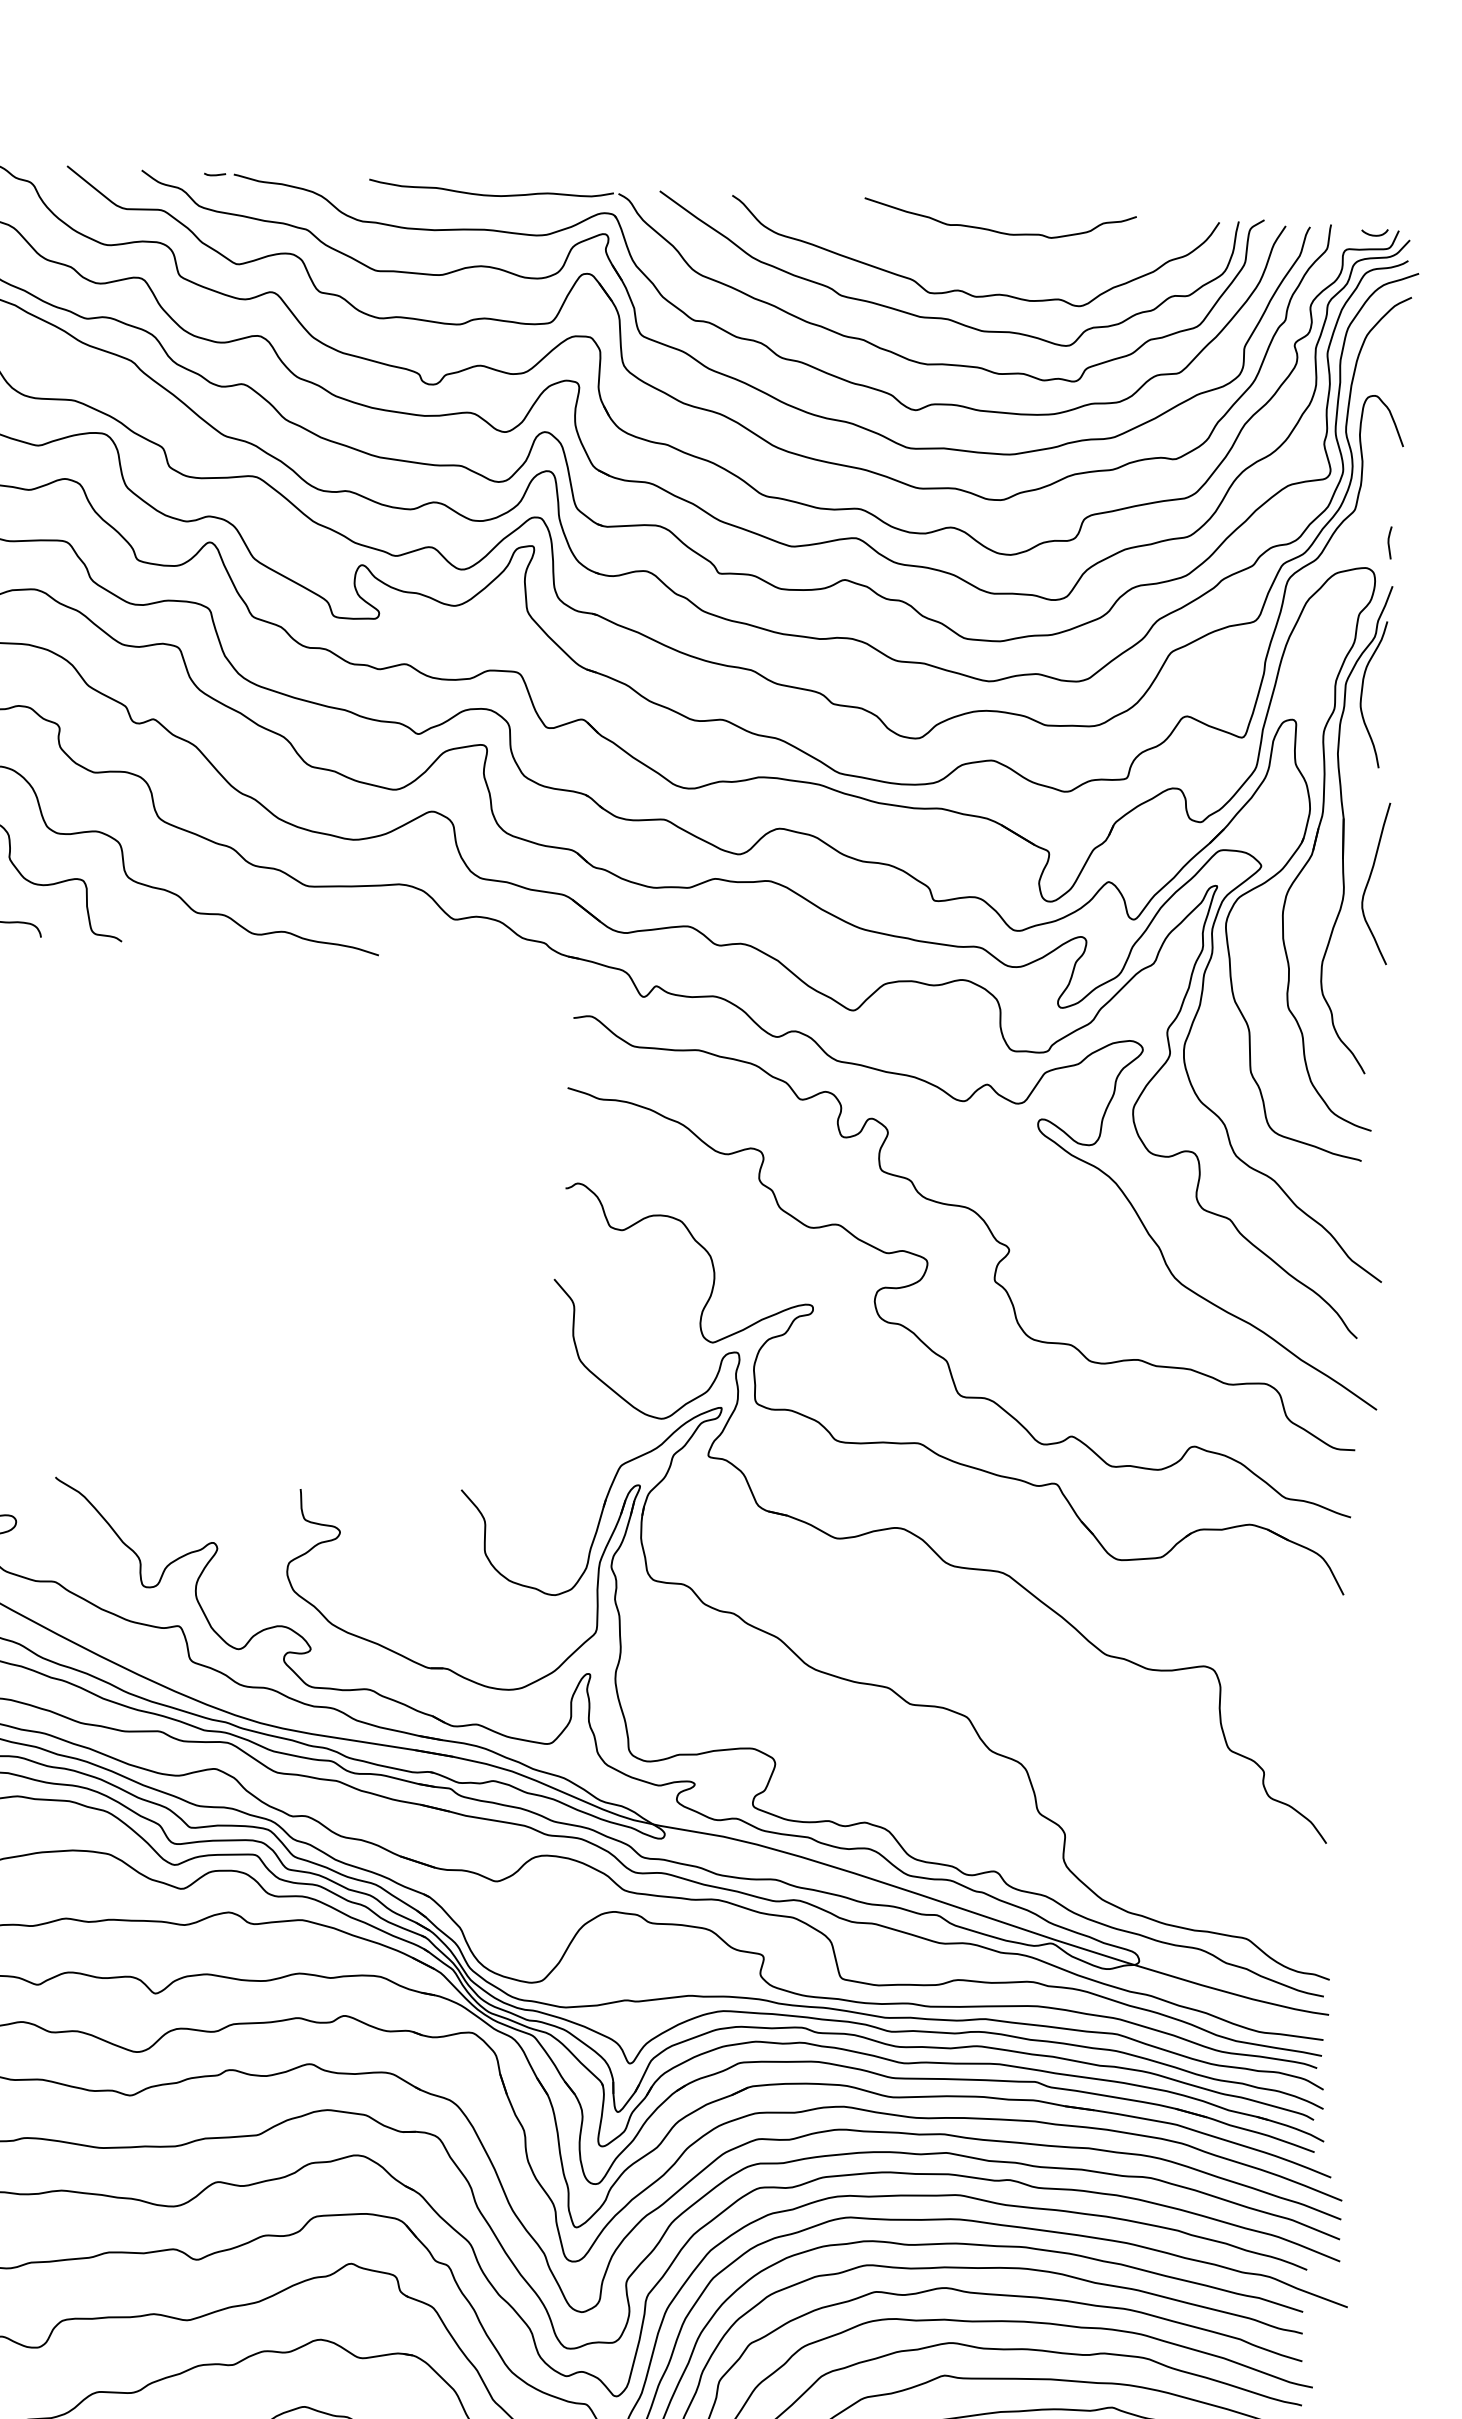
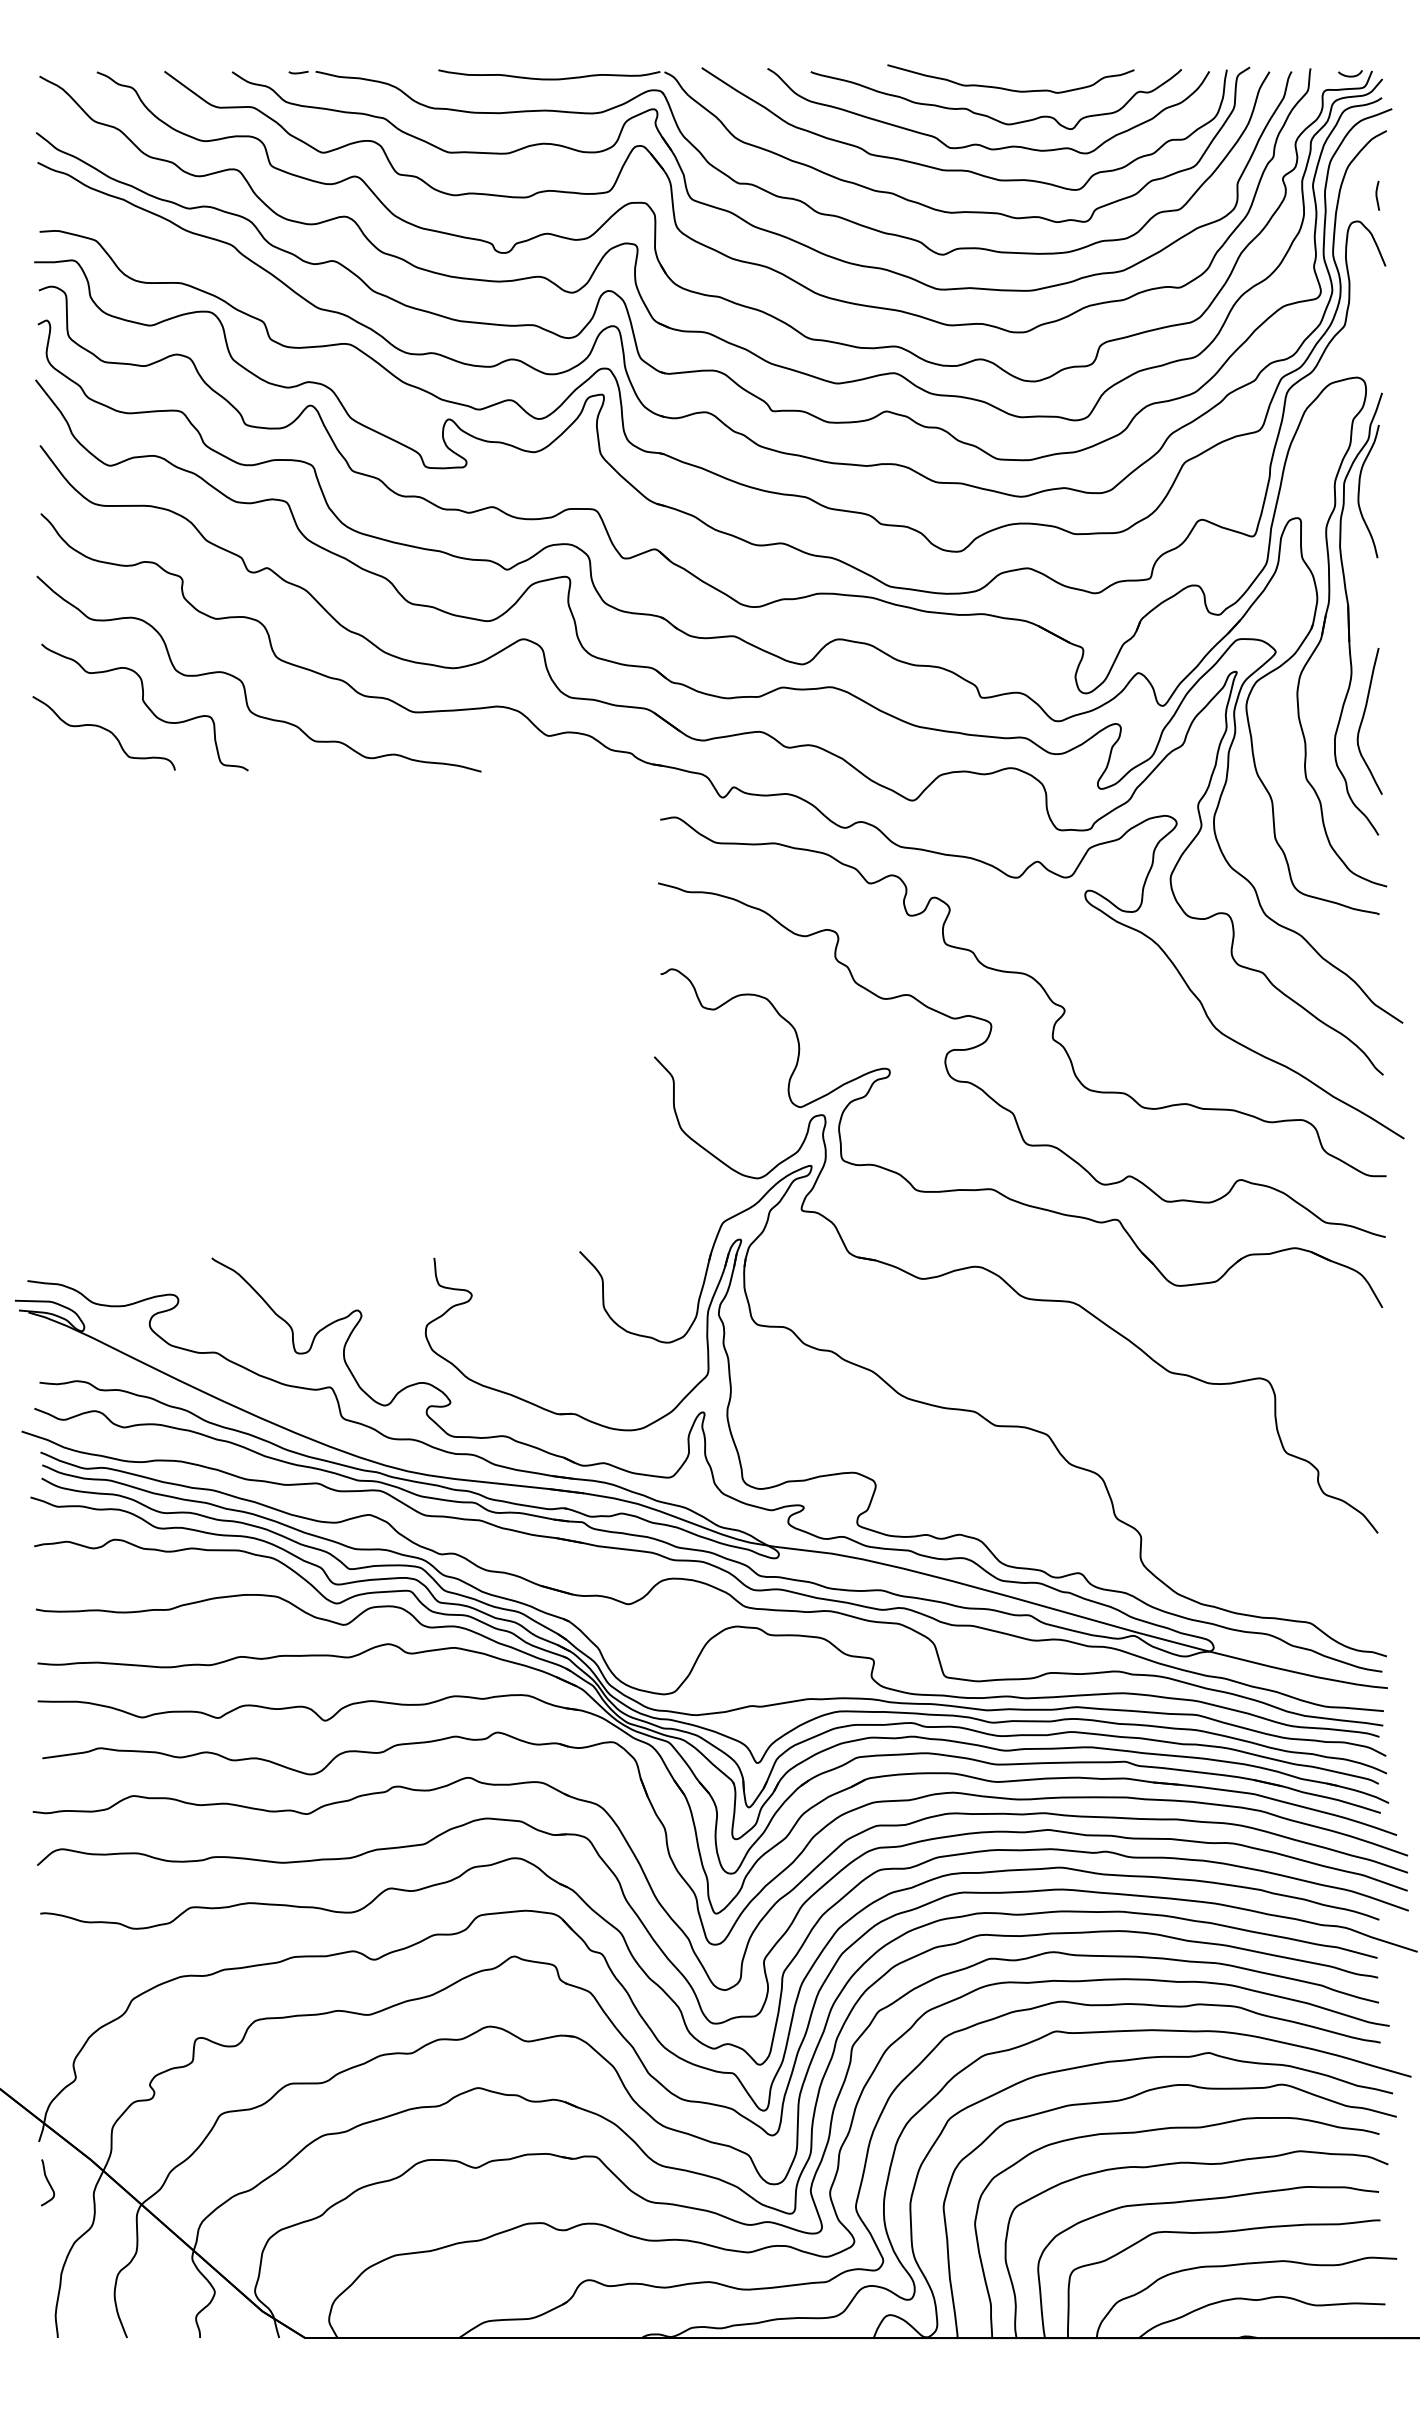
curve: (973, 259) -> (988, 115), added
line: (1389, 542) -> (1377, 195), moved
curve: (1369, 880) -> (1363, 719), moved

